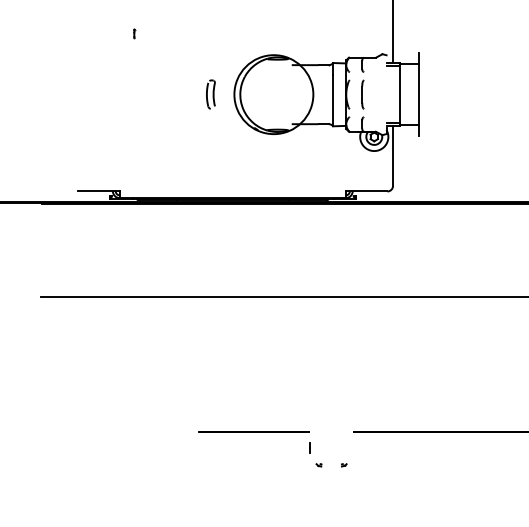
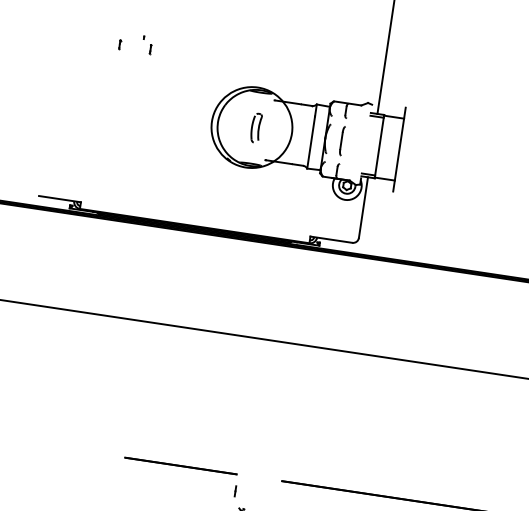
part: (161, 30) -> (147, 45), added
part: (210, 94) -> (255, 127), moved

